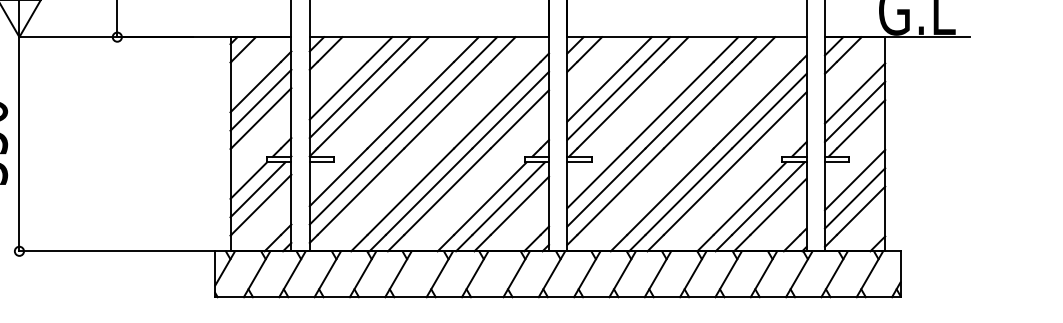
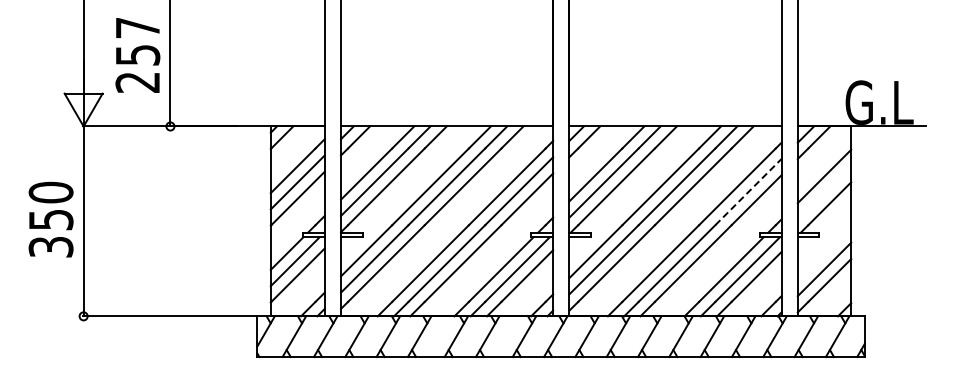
line: (769, 111) -> (748, 192), solid -> dashed
line: (855, 111) -> (824, 192), removed
line: (855, 179) -> (824, 252), removed

